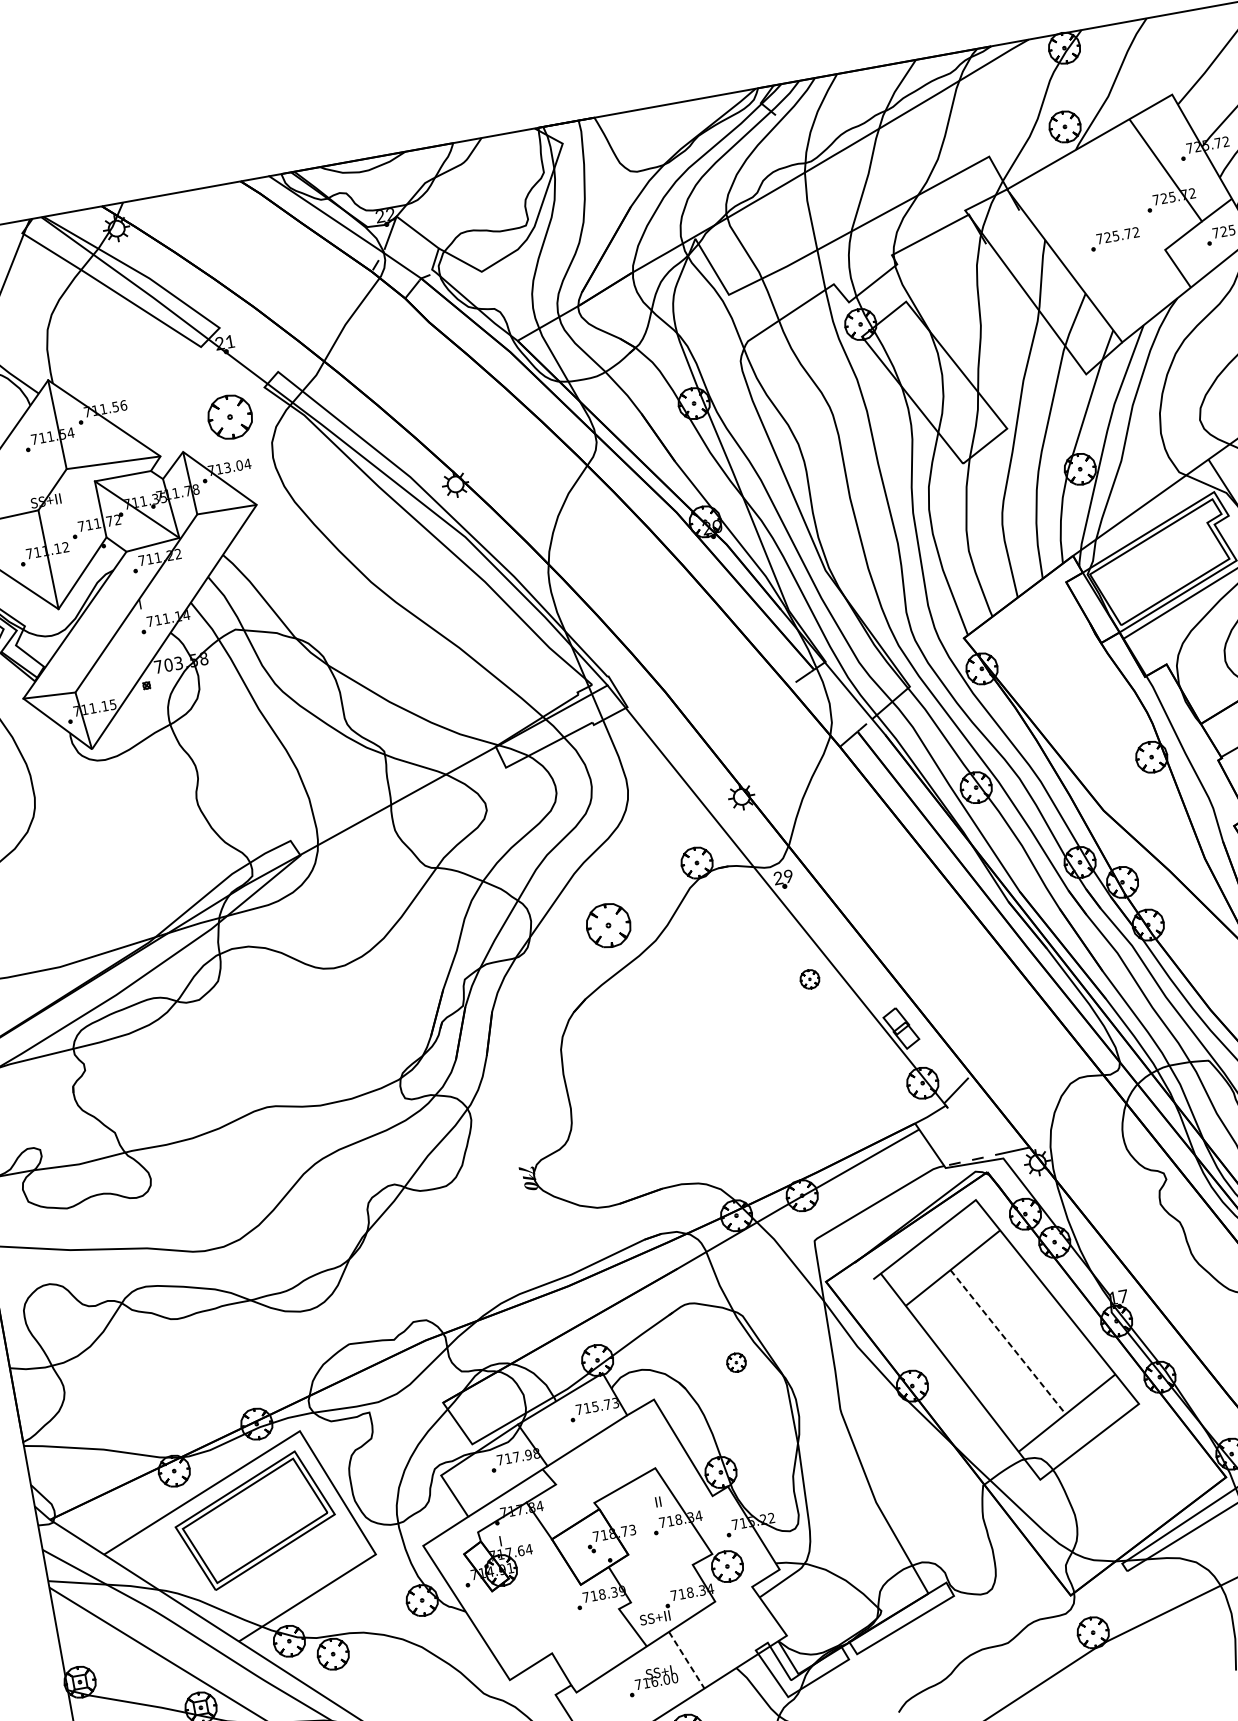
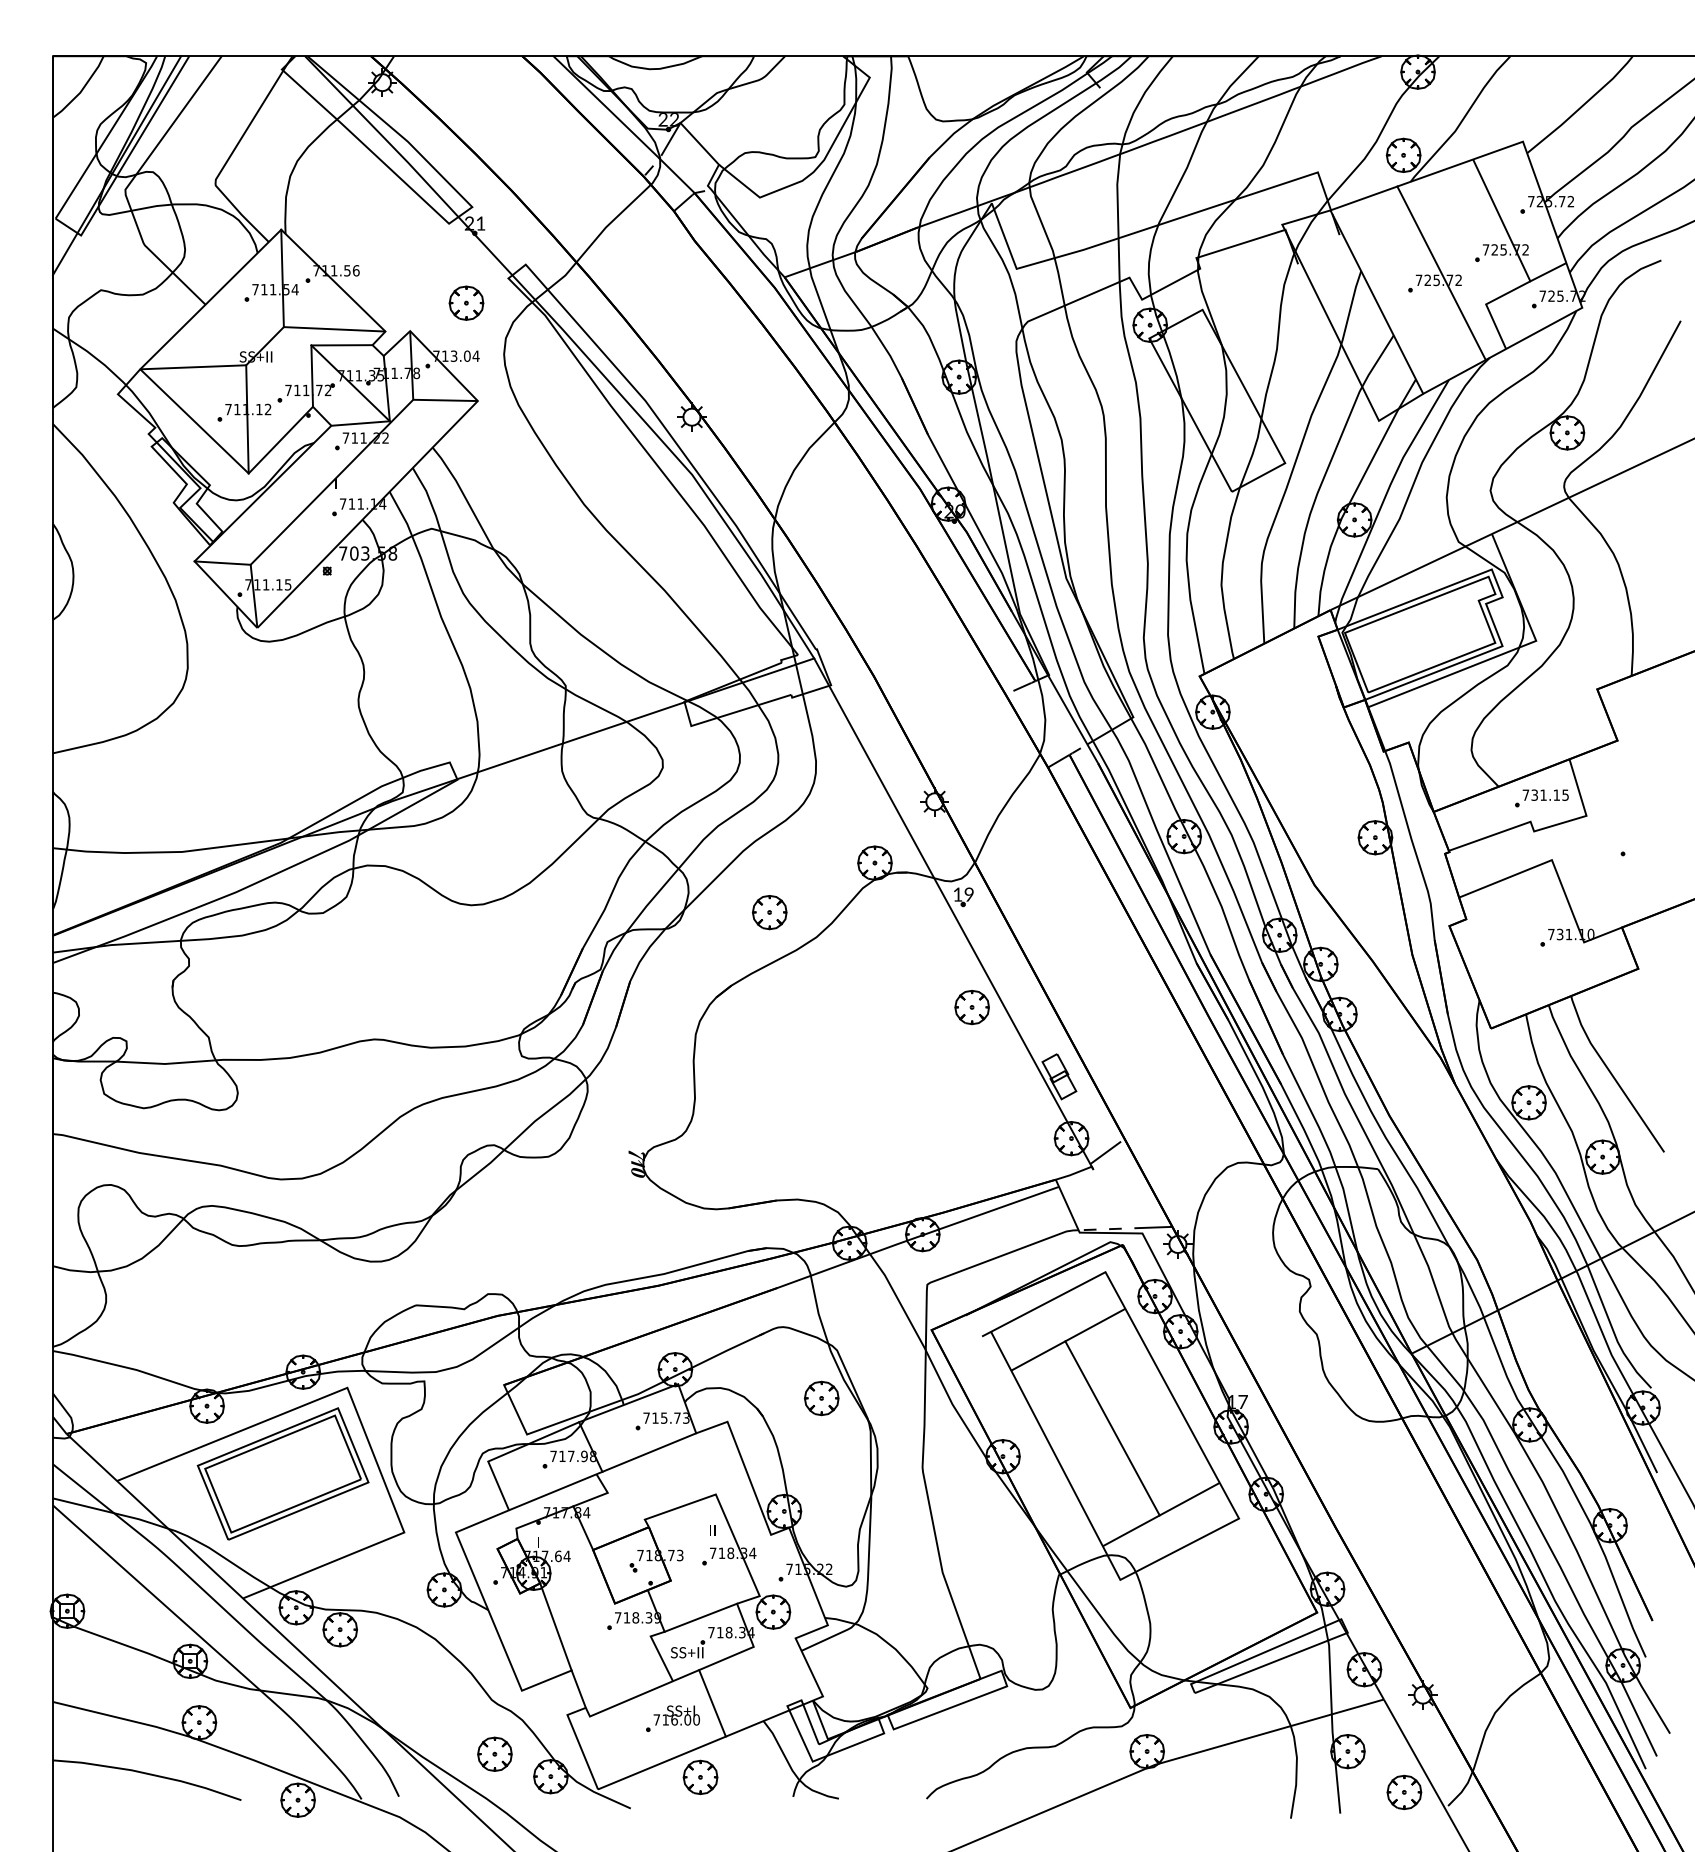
line: (1119, 228) -> (1441, 273), added
part: (230, 416) -> (466, 302), size x0.71
text: (777, 878) -> (957, 894), 29 -> 19
part: (608, 925) -> (769, 912), size x0.71
part: (809, 979) -> (971, 1007), size x1.67
line: (1008, 1342) -> (1112, 1428), dashed -> solid
part: (736, 1362) -> (821, 1398), size x1.67
line: (661, 1583) -> (700, 1617), added
line: (530, 1615) -> (555, 1626), added
line: (686, 1660) -> (712, 1703), dashed -> solid

